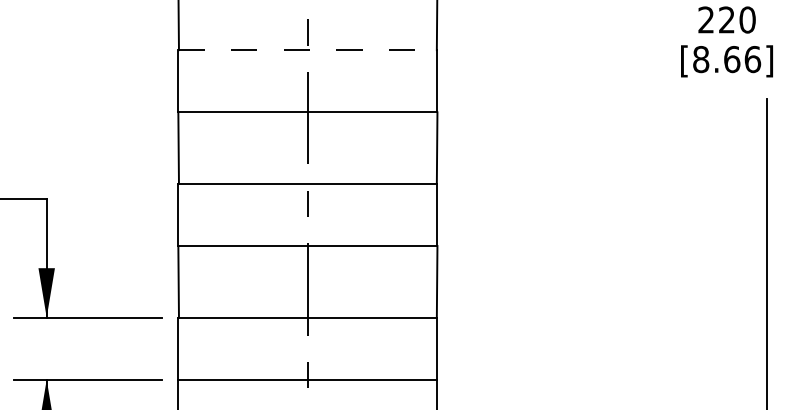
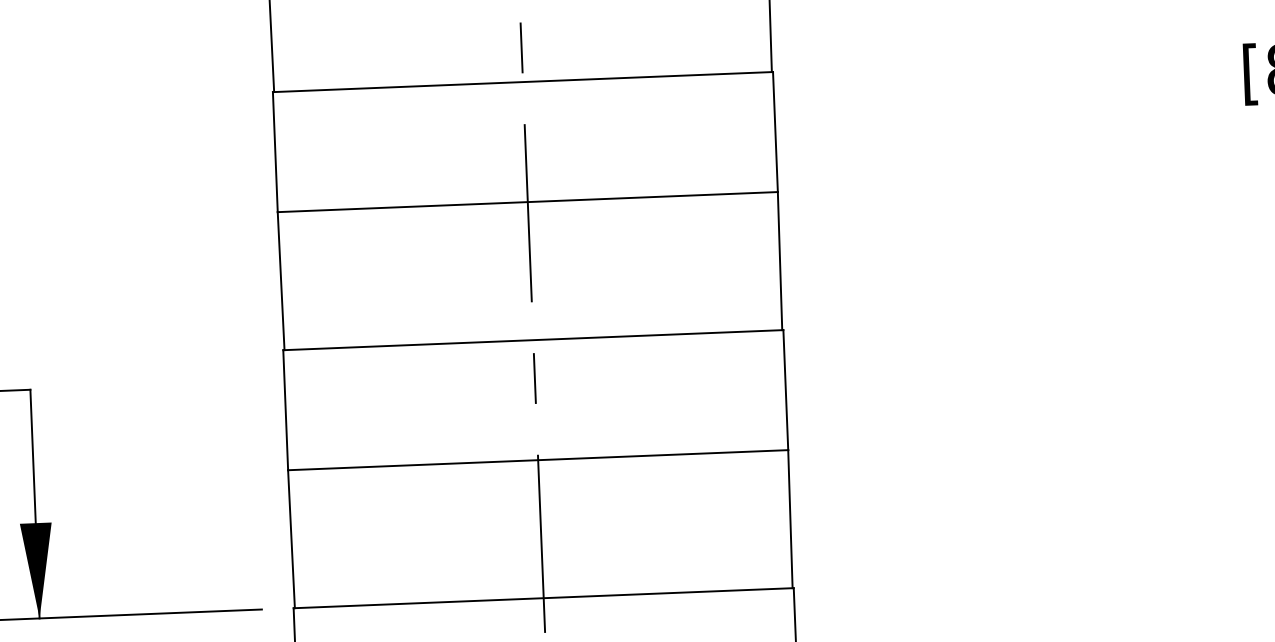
line: (307, 50) -> (522, 82), dashed -> solid

